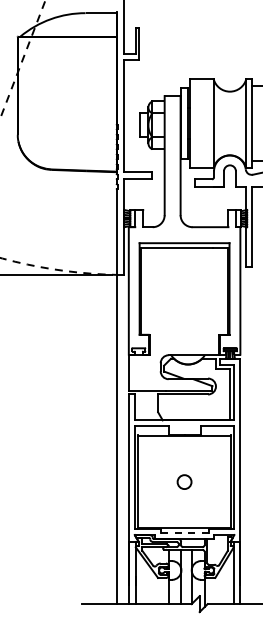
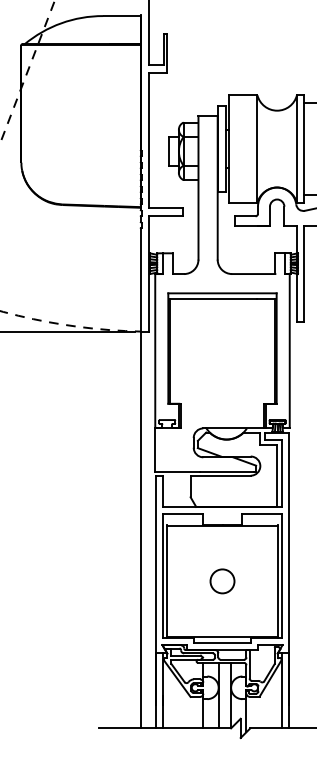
circle: (184, 481) -> (222, 580), size x1.43
line: (184, 533) -> (222, 643), dashed -> solid

